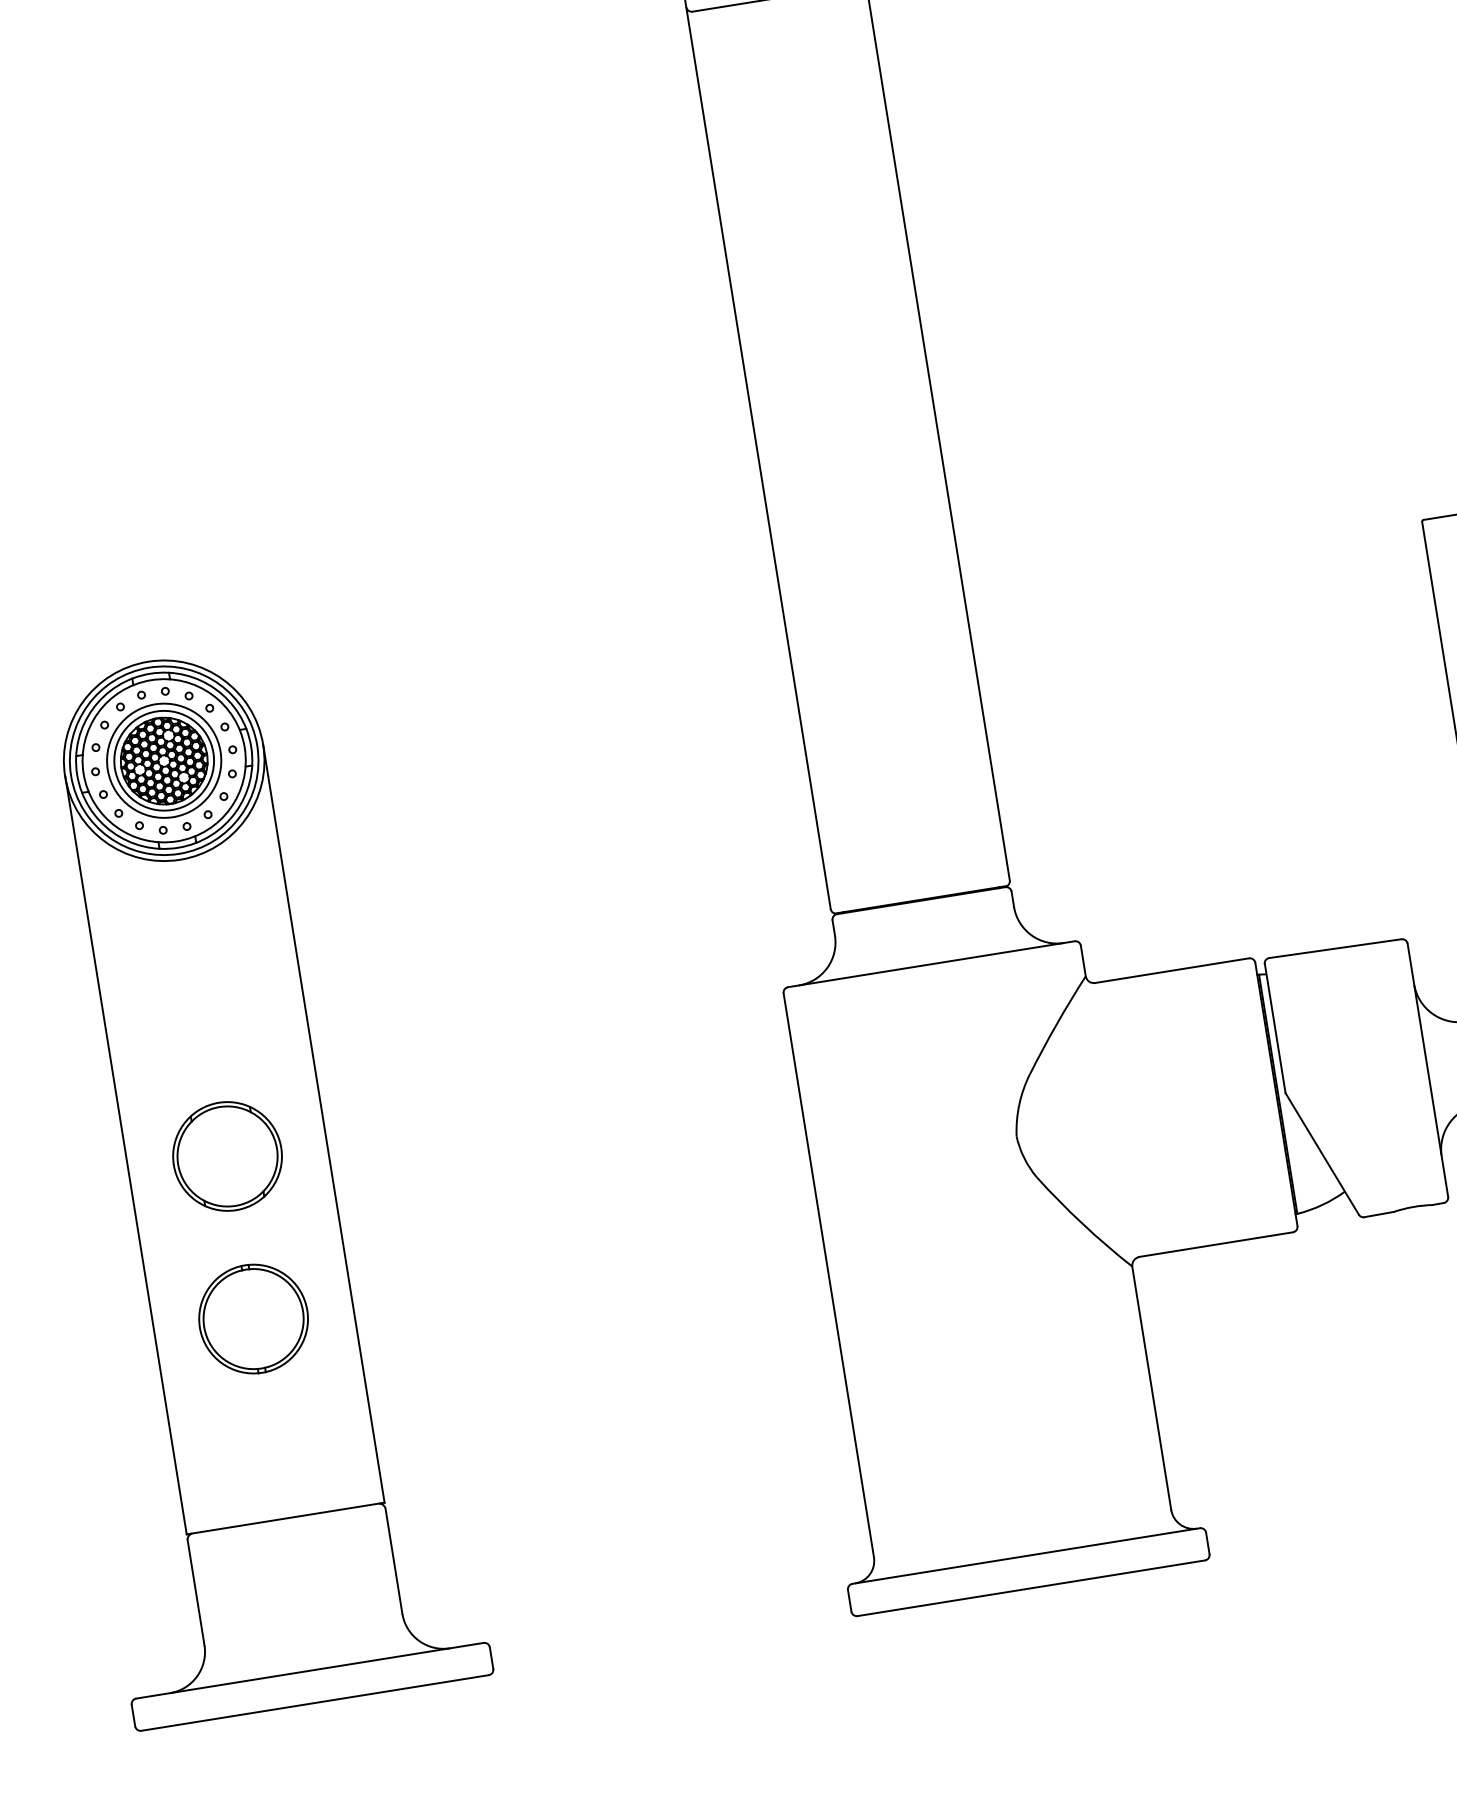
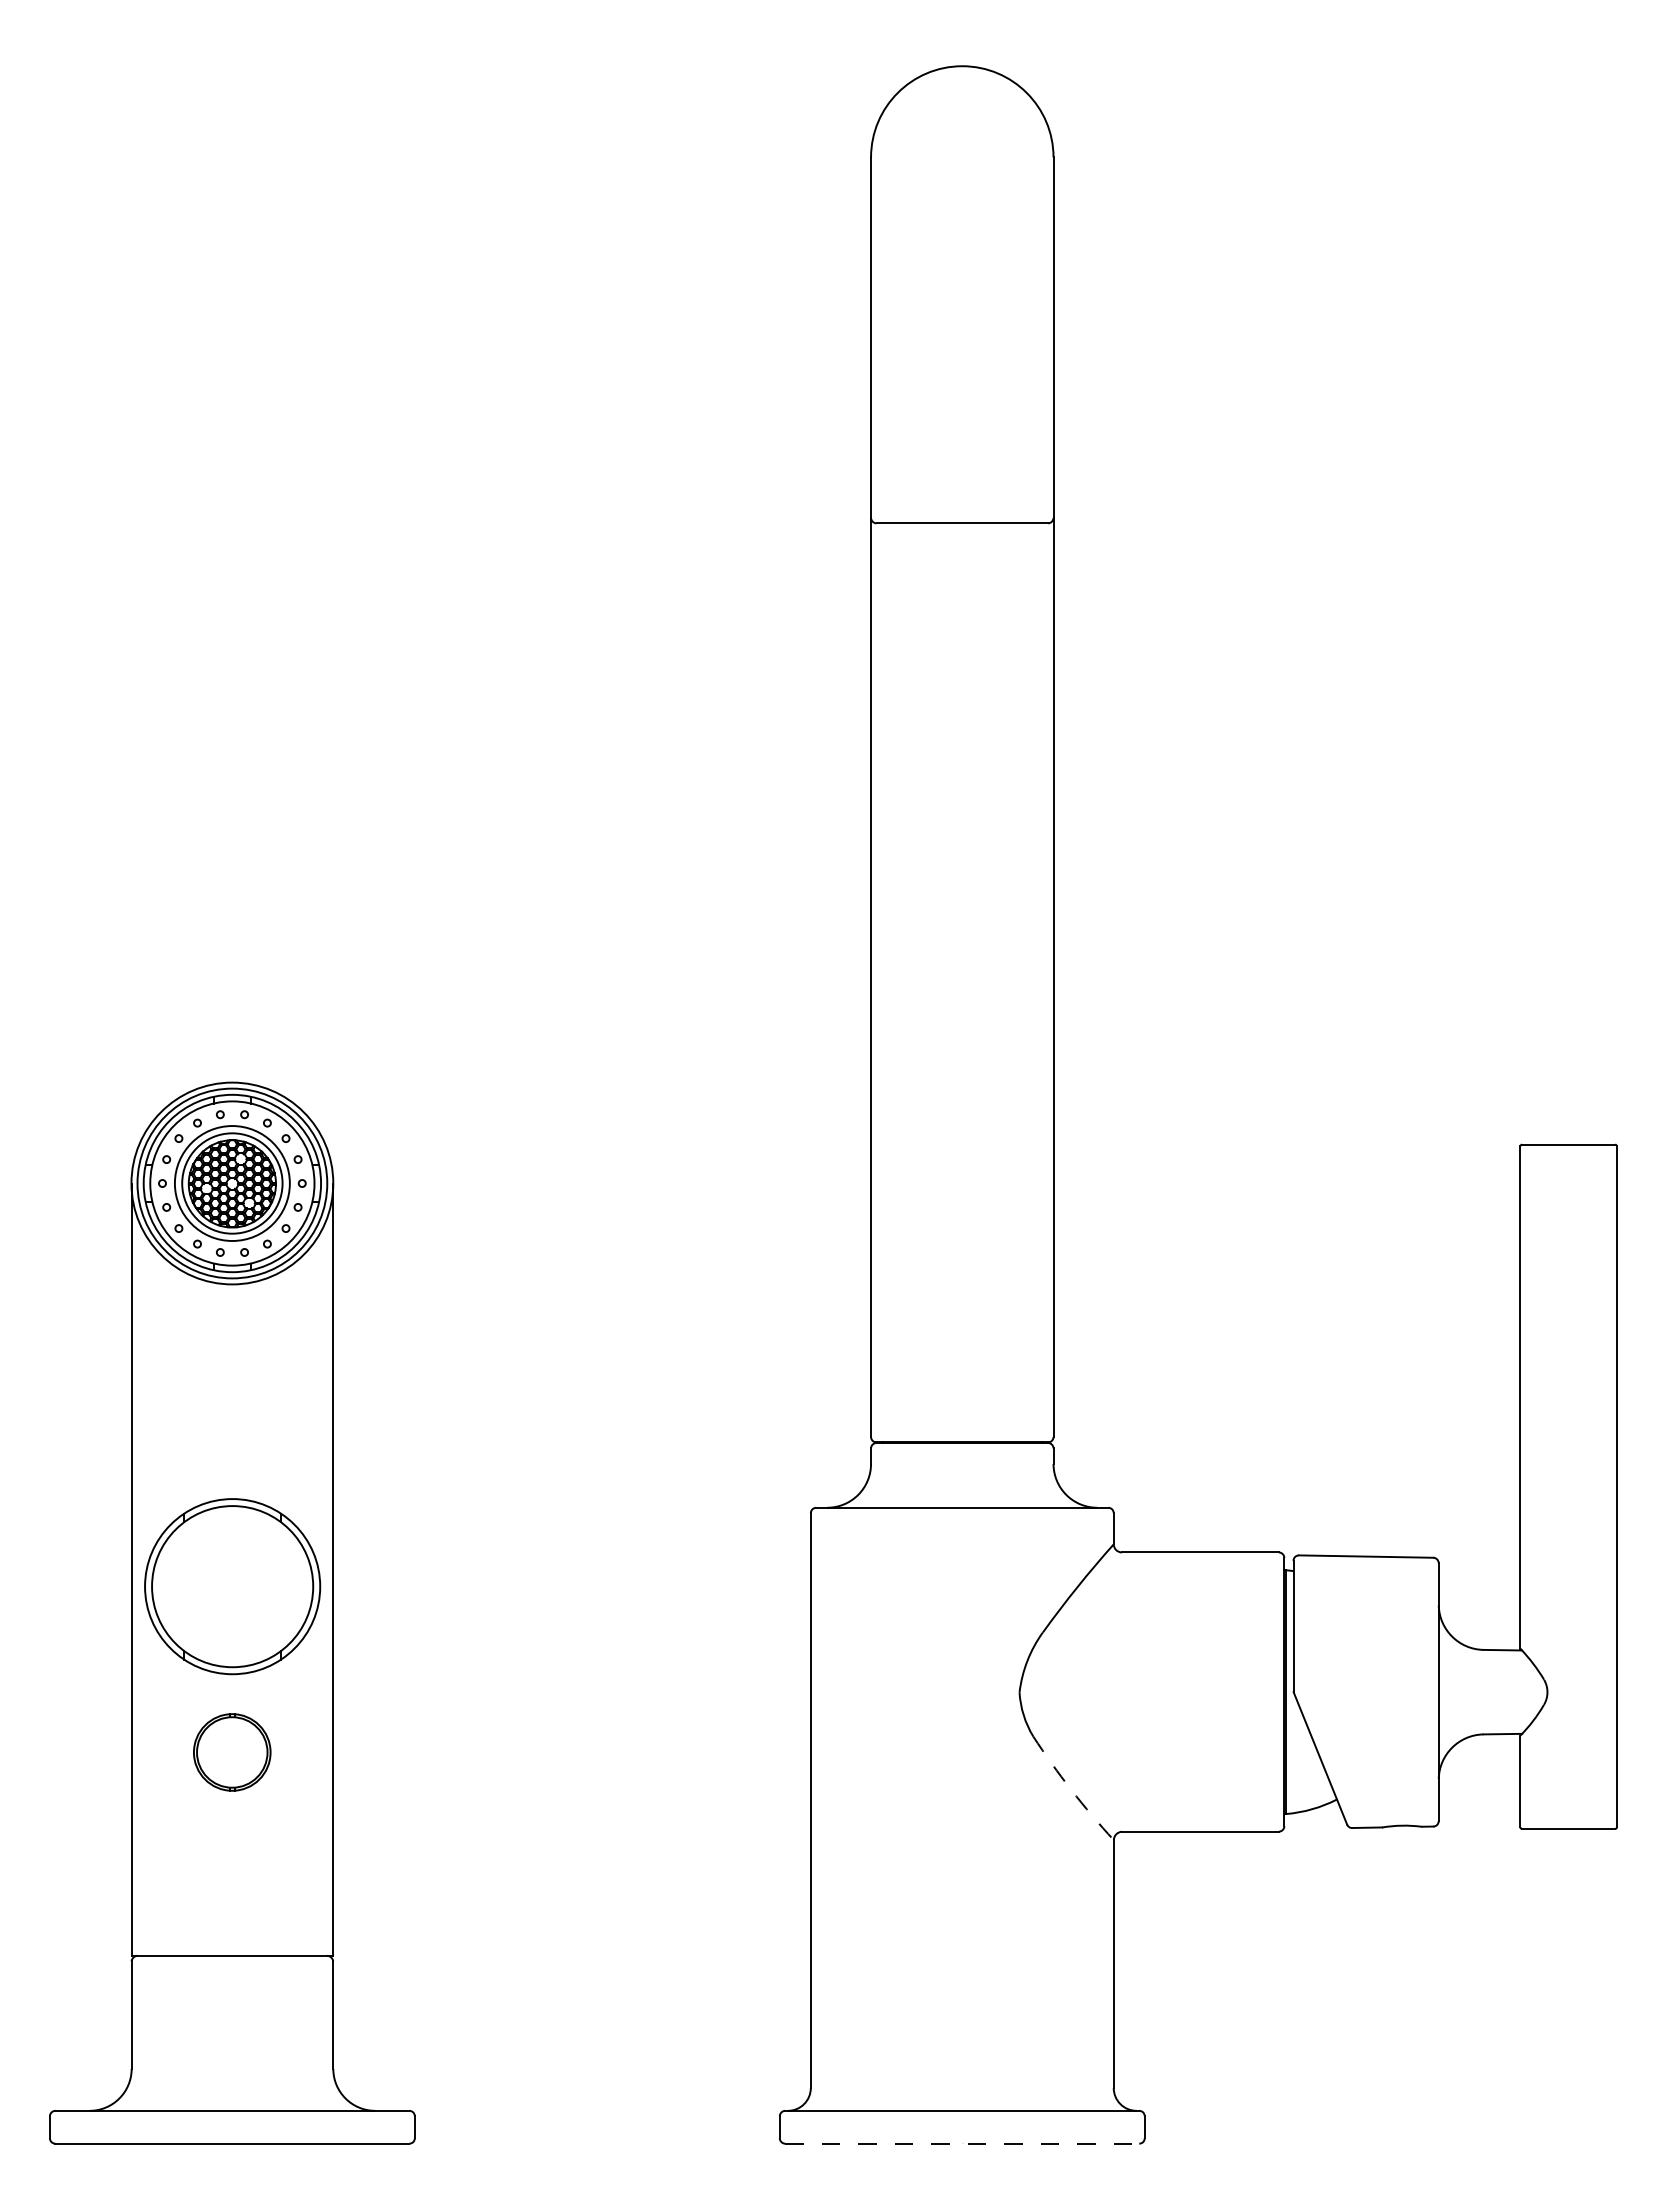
part: (226, 1156) -> (231, 1586), size x1.6
arc: (1082, 1223) -> (1071, 1789), solid -> dashed
part: (252, 1319) -> (231, 1752), size x0.7
line: (1031, 1588) -> (962, 2143), solid -> dashed

